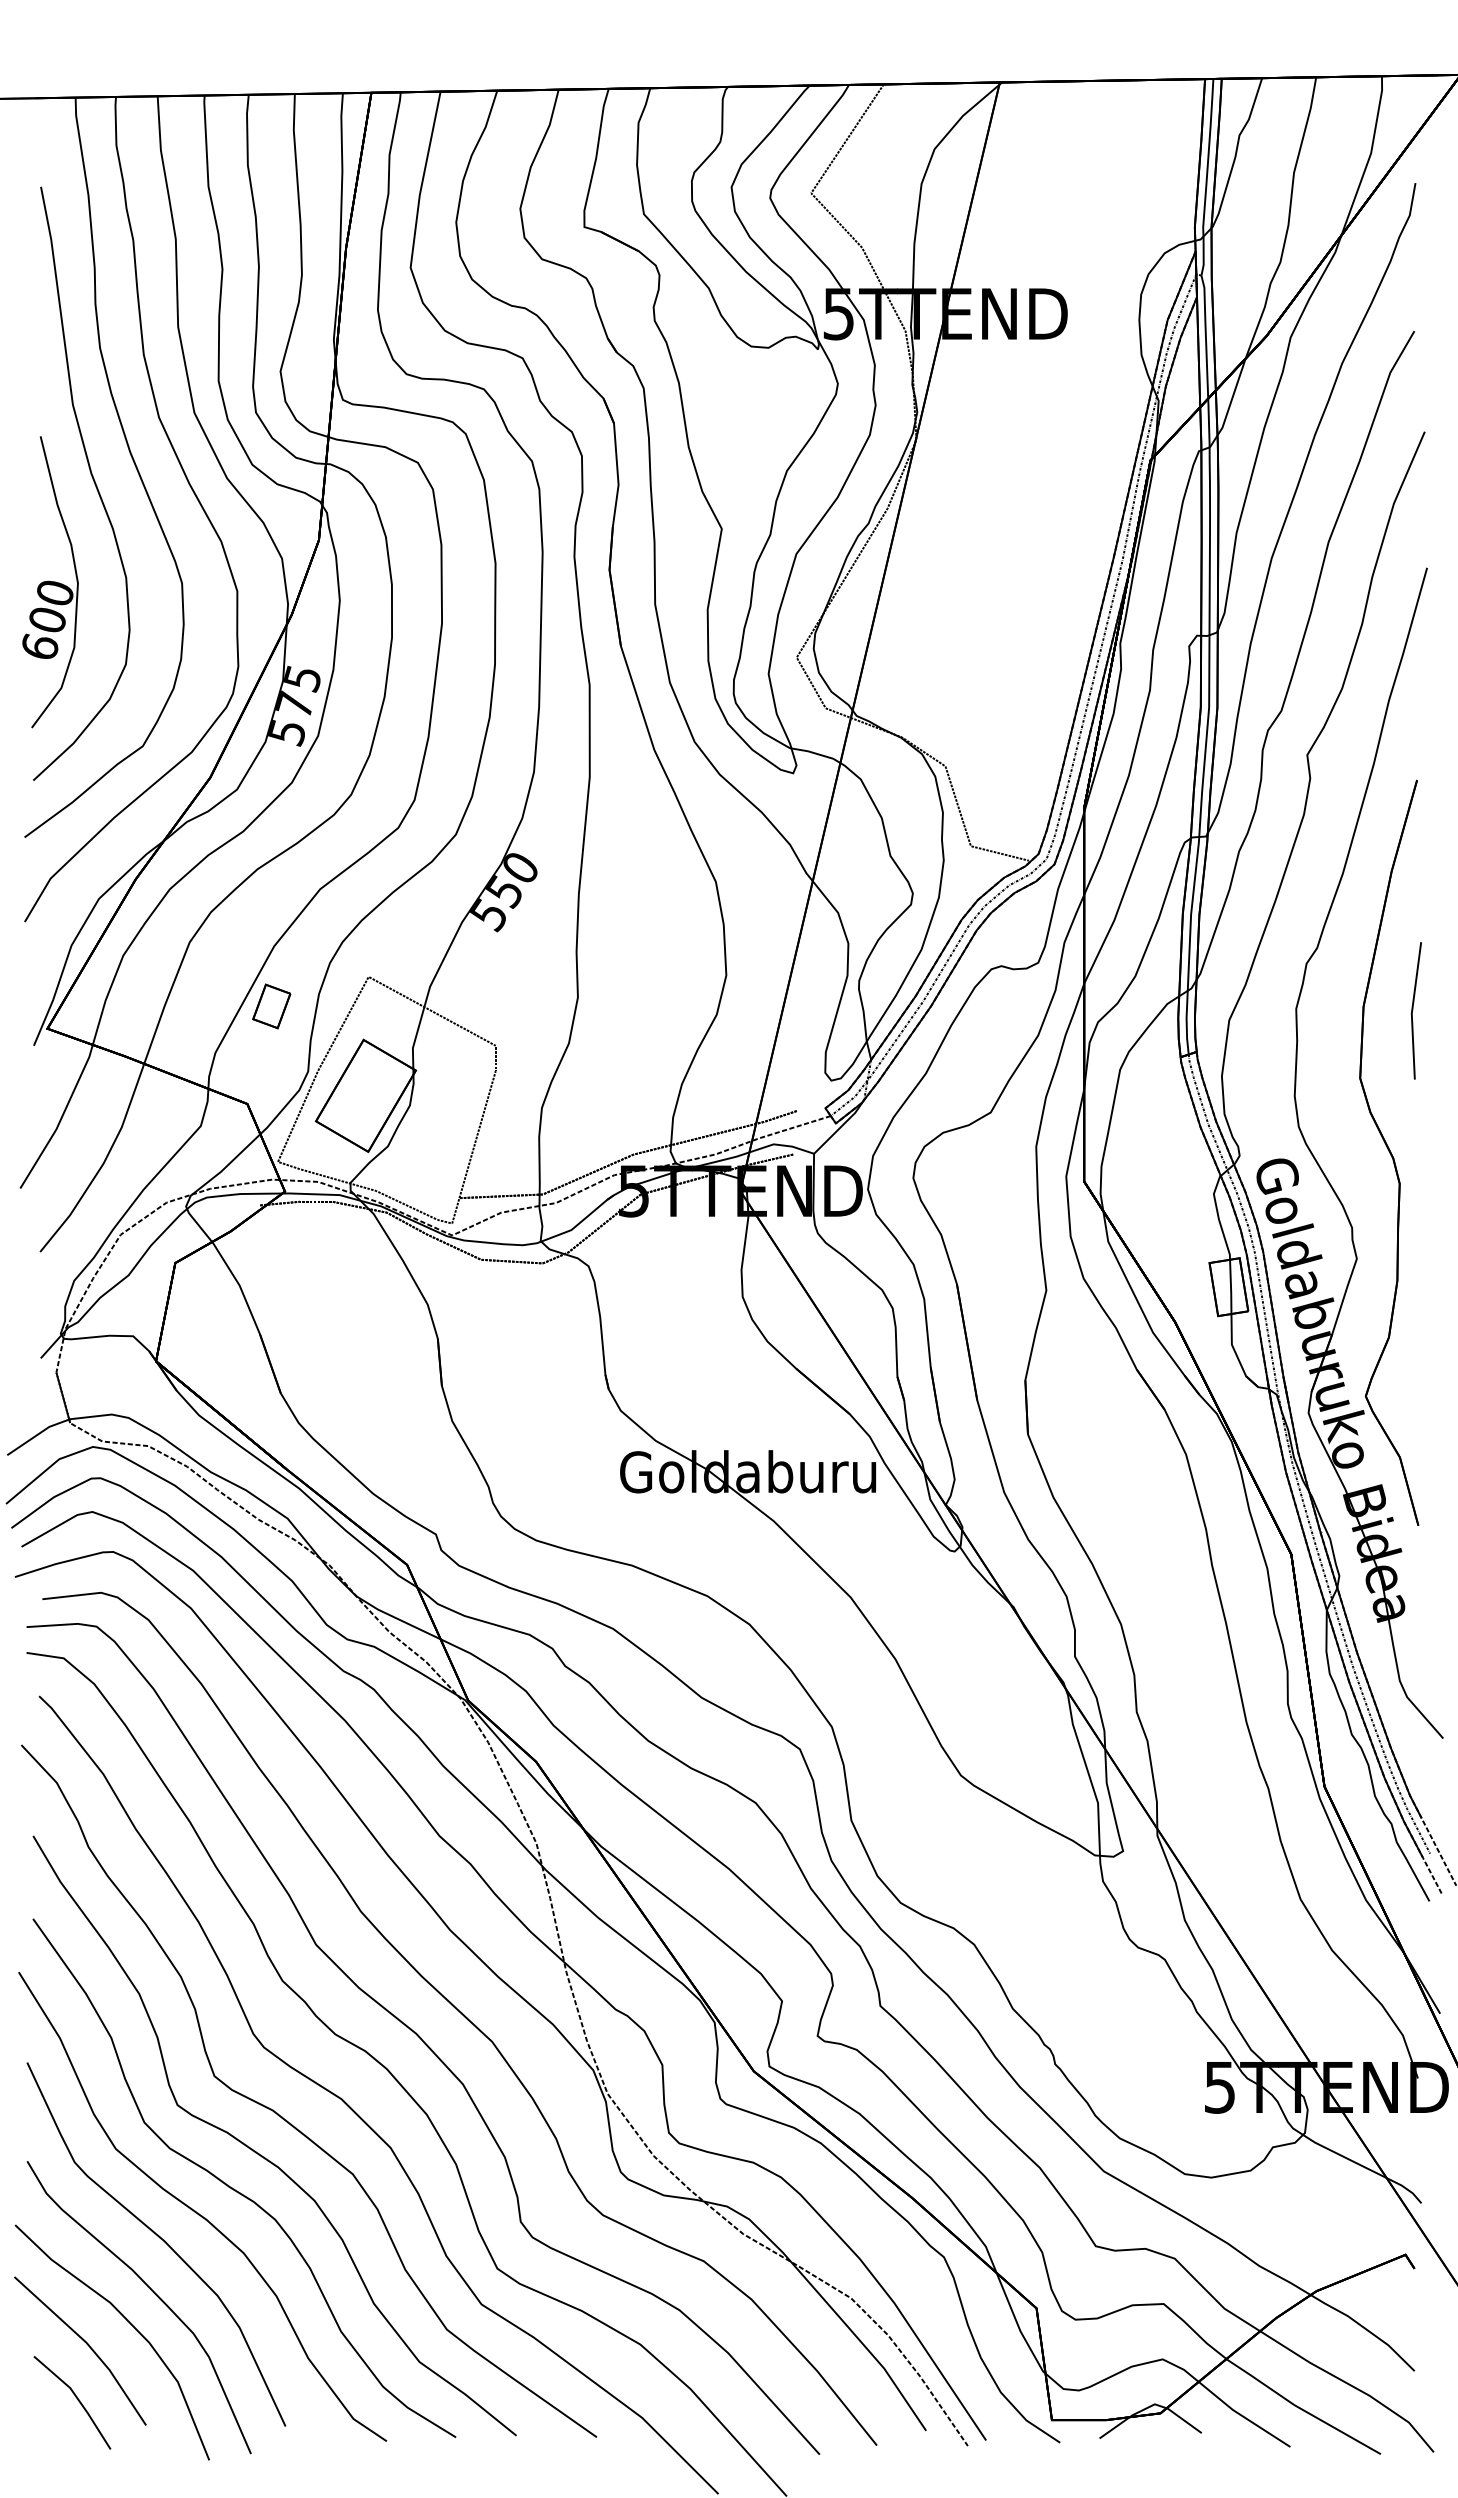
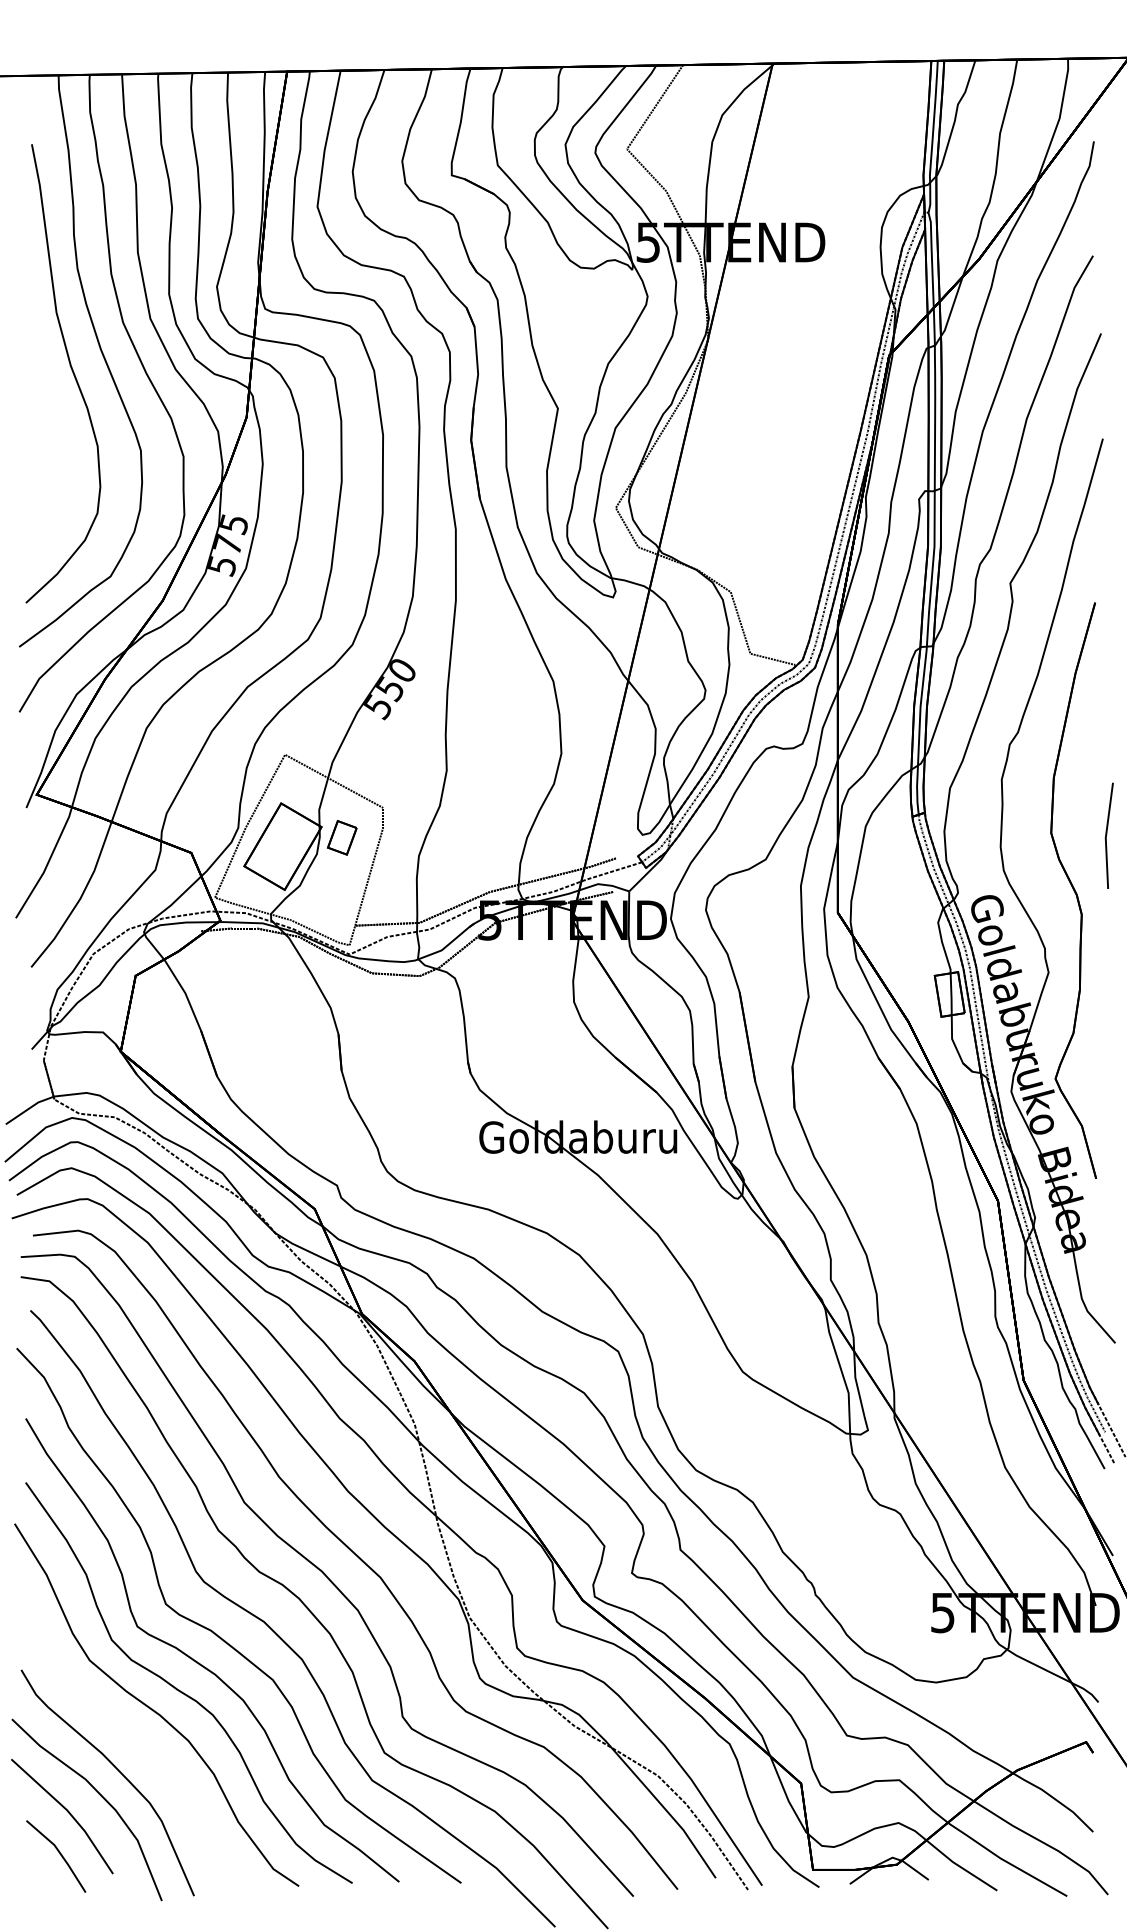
part: (50, 582) -> (39, 449), removed
part: (271, 1006) -> (342, 837), moved
line: (1413, 1010) -> (1107, 835), moved
curve: (160, 2239) -> (124, 1730), removed

